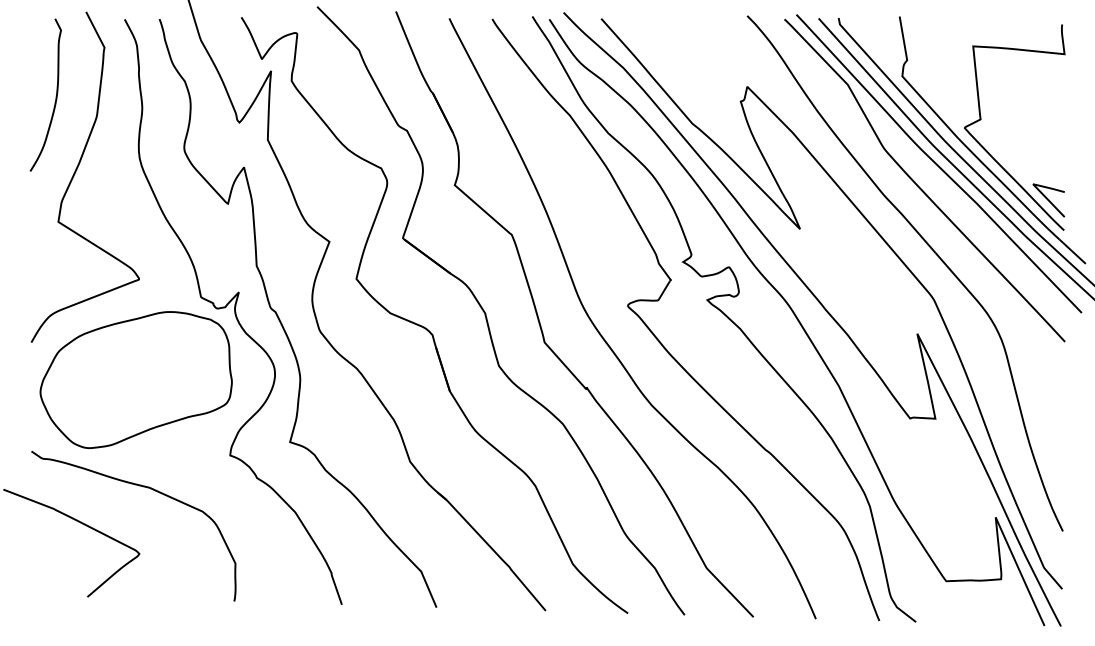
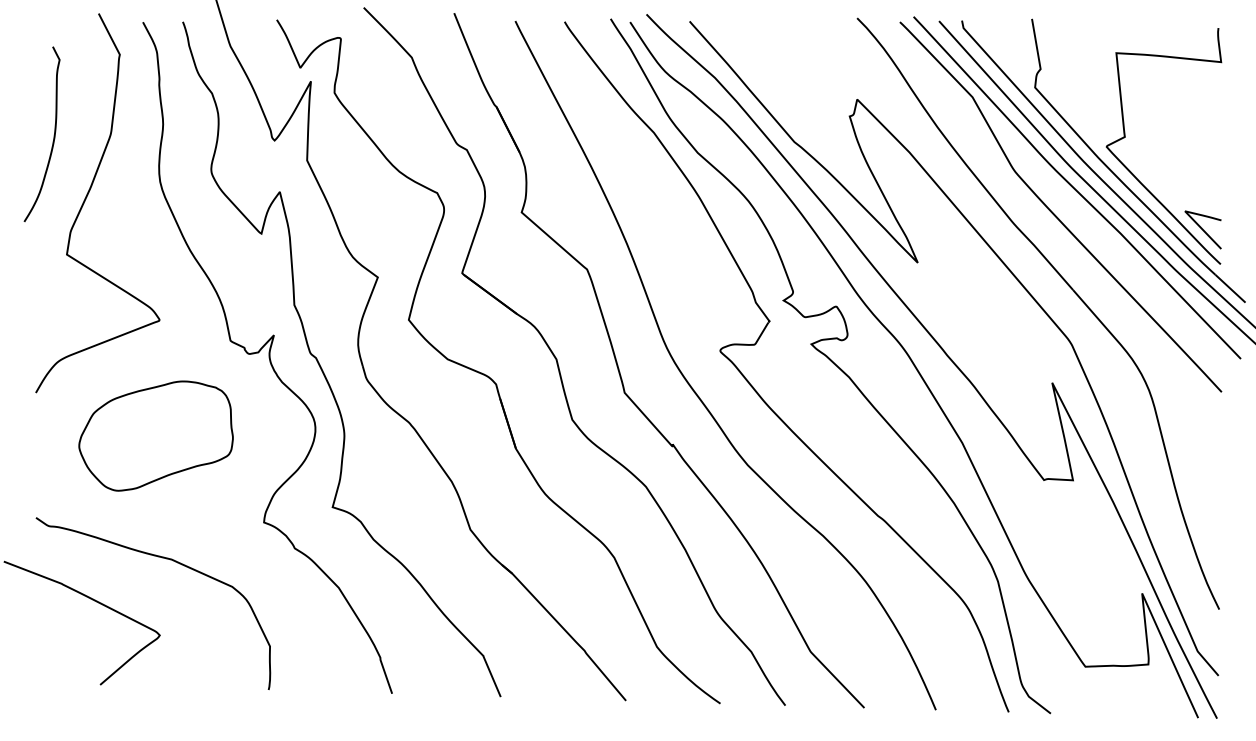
curve: (55, 96) -> (53, 135), moved
part: (135, 380) -> (155, 436), size x0.7

